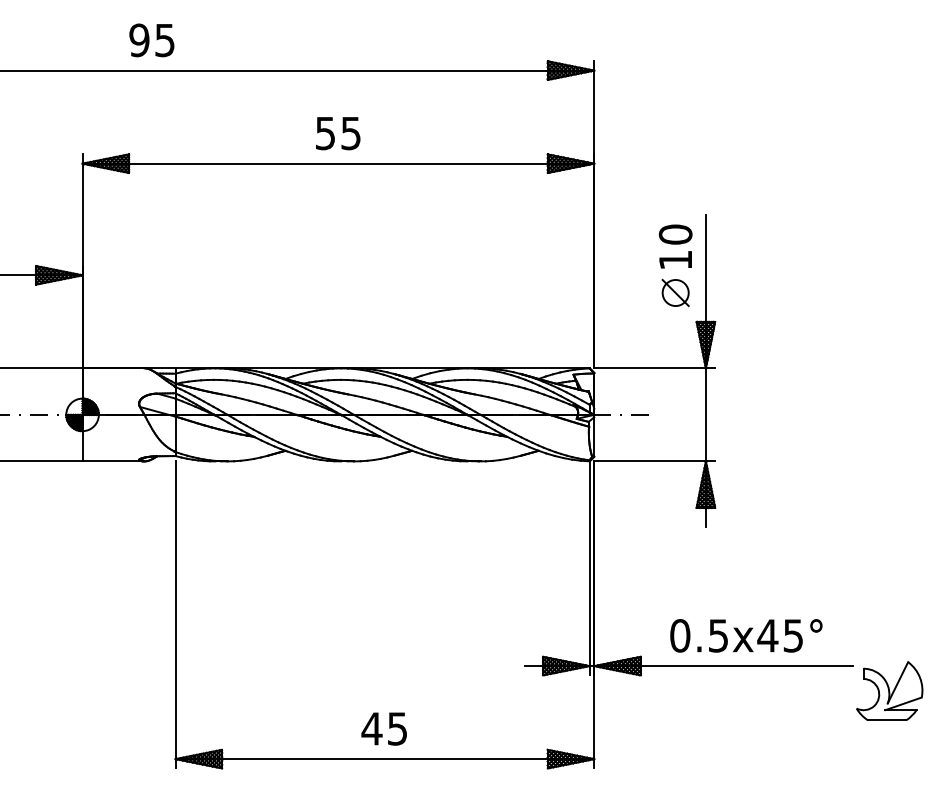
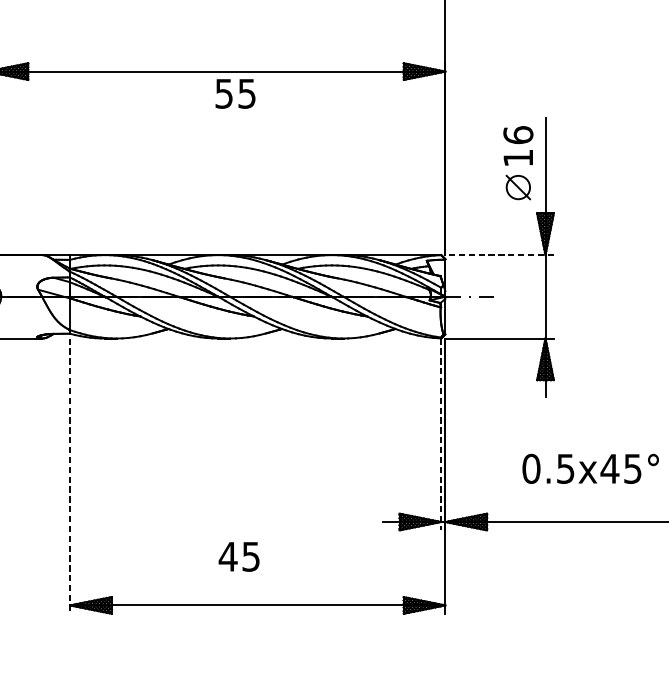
text: (338, 133) -> (235, 93), moved
text: (675, 234) -> (518, 135), 10 -> 16
line: (654, 368) -> (499, 255), solid -> dashed
line: (589, 568) -> (441, 434), solid -> dashed
line: (175, 614) -> (69, 475), solid -> dashed
text: (746, 635) -> (590, 468), moved
text: (383, 728) -> (238, 556), moved

